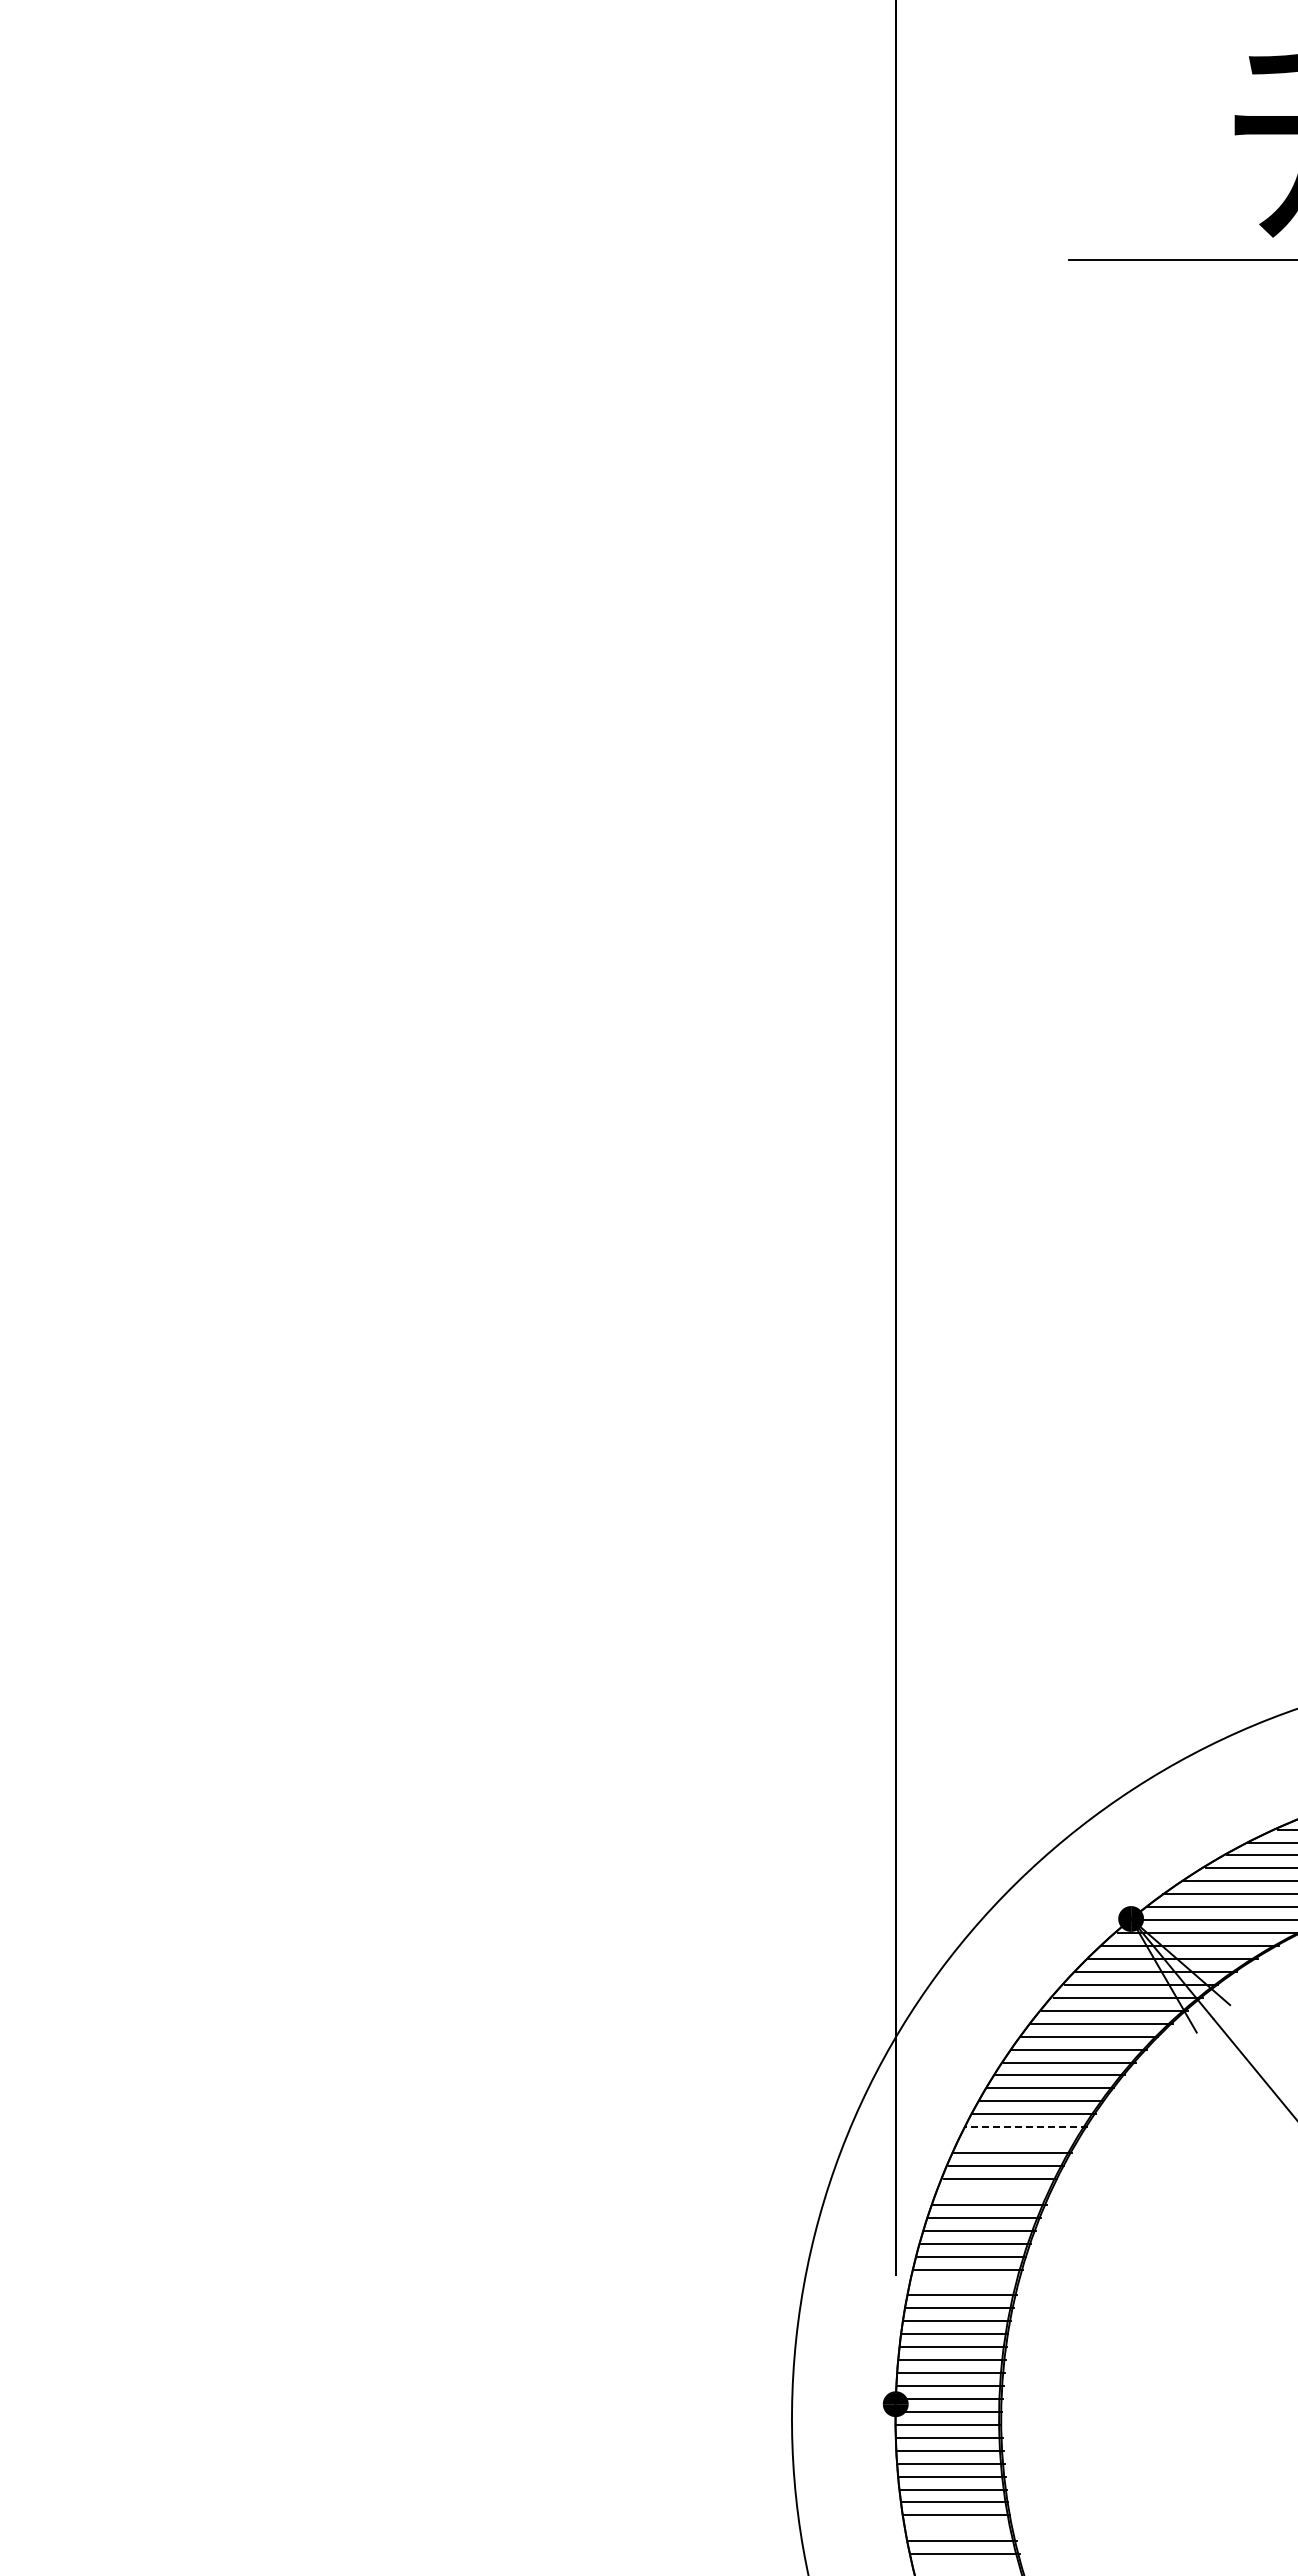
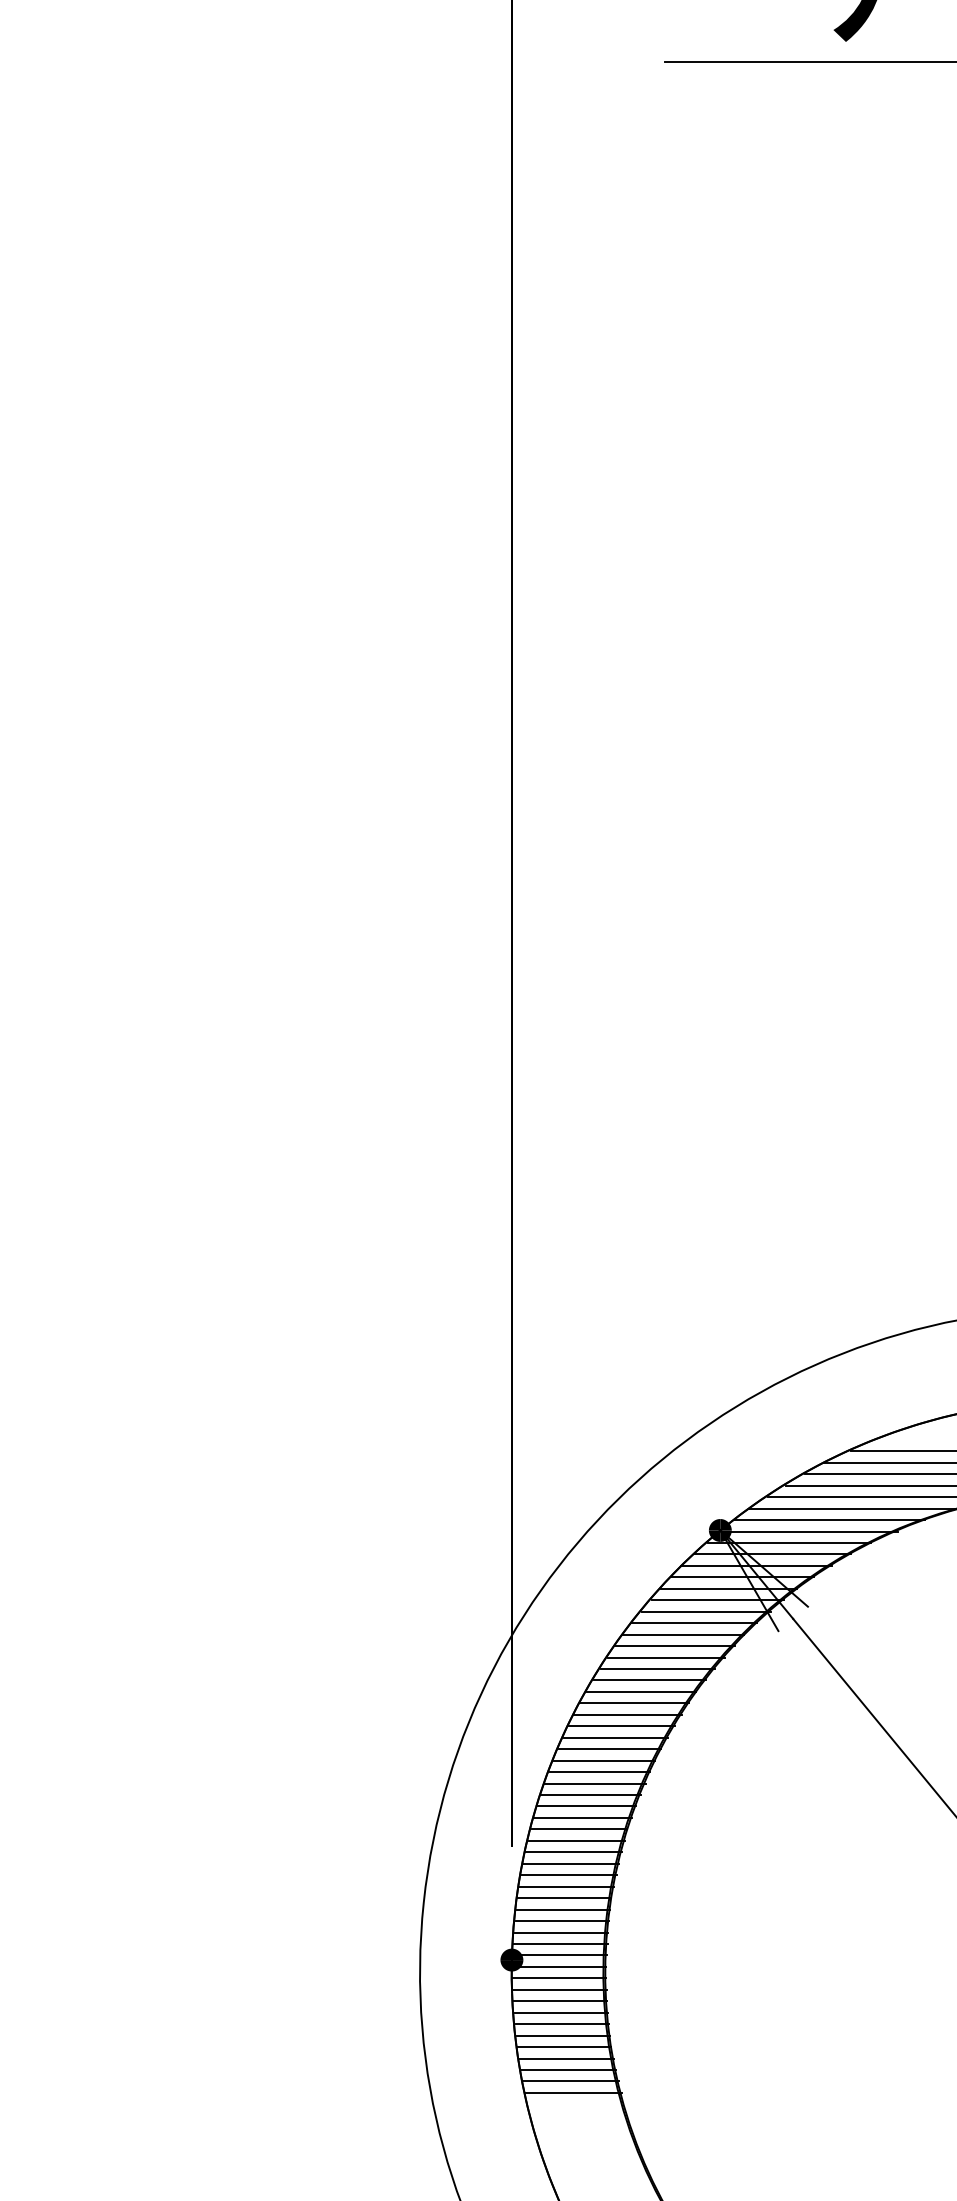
line: (1025, 2127) -> (626, 1715), dashed -> solid
line: (1019, 2140) -> (621, 1726), added
line: (995, 2191) -> (600, 1771), added
line: (965, 2282) -> (573, 1852), added
line: (959, 2528) -> (568, 2070), added

